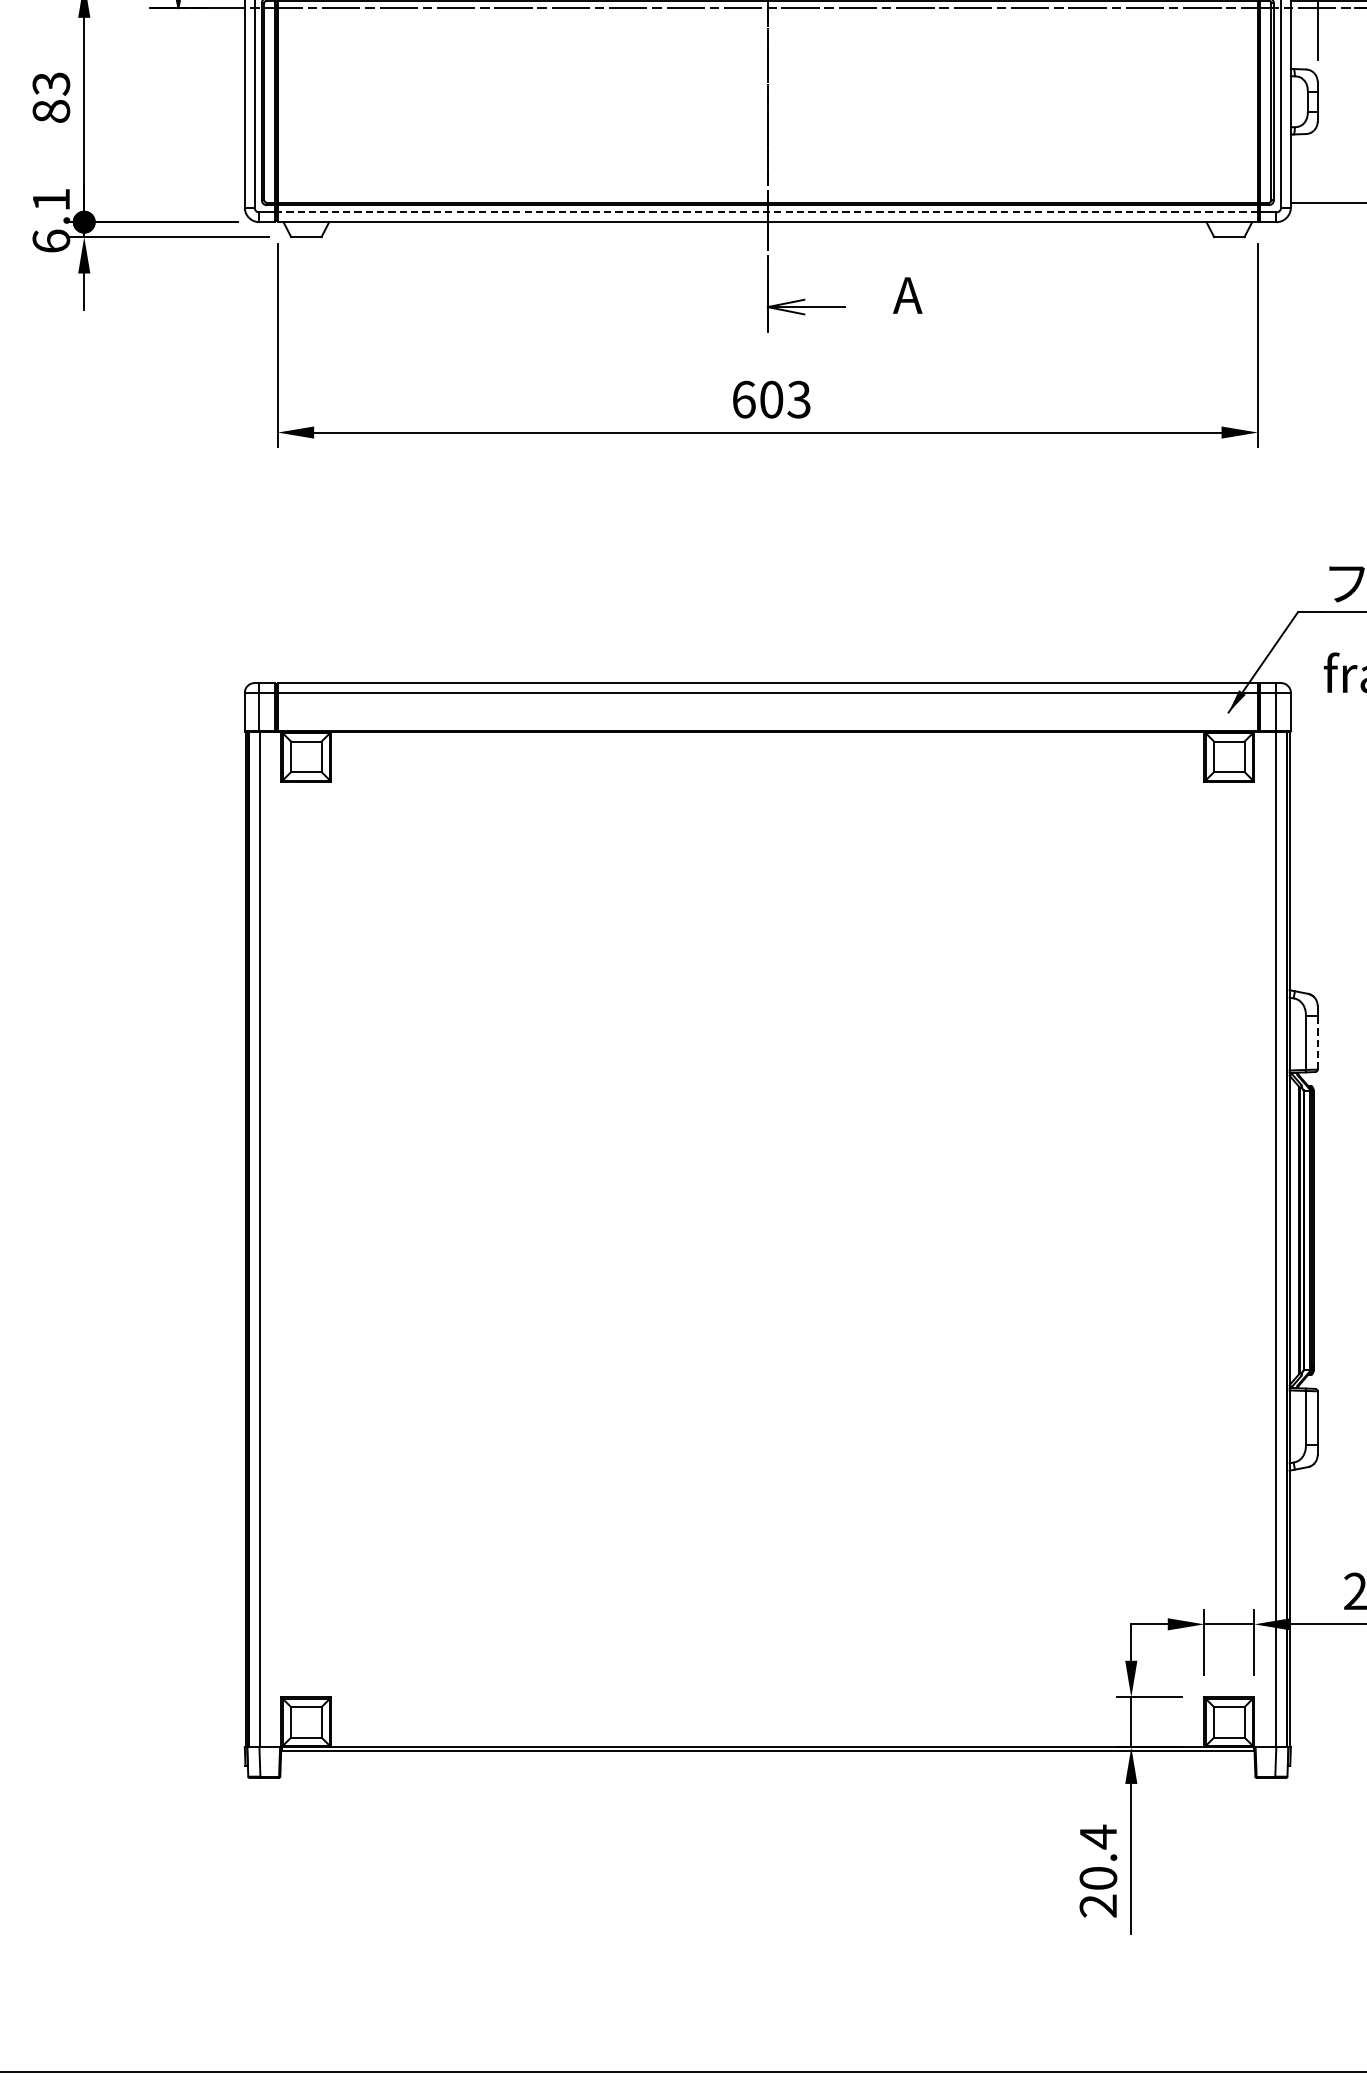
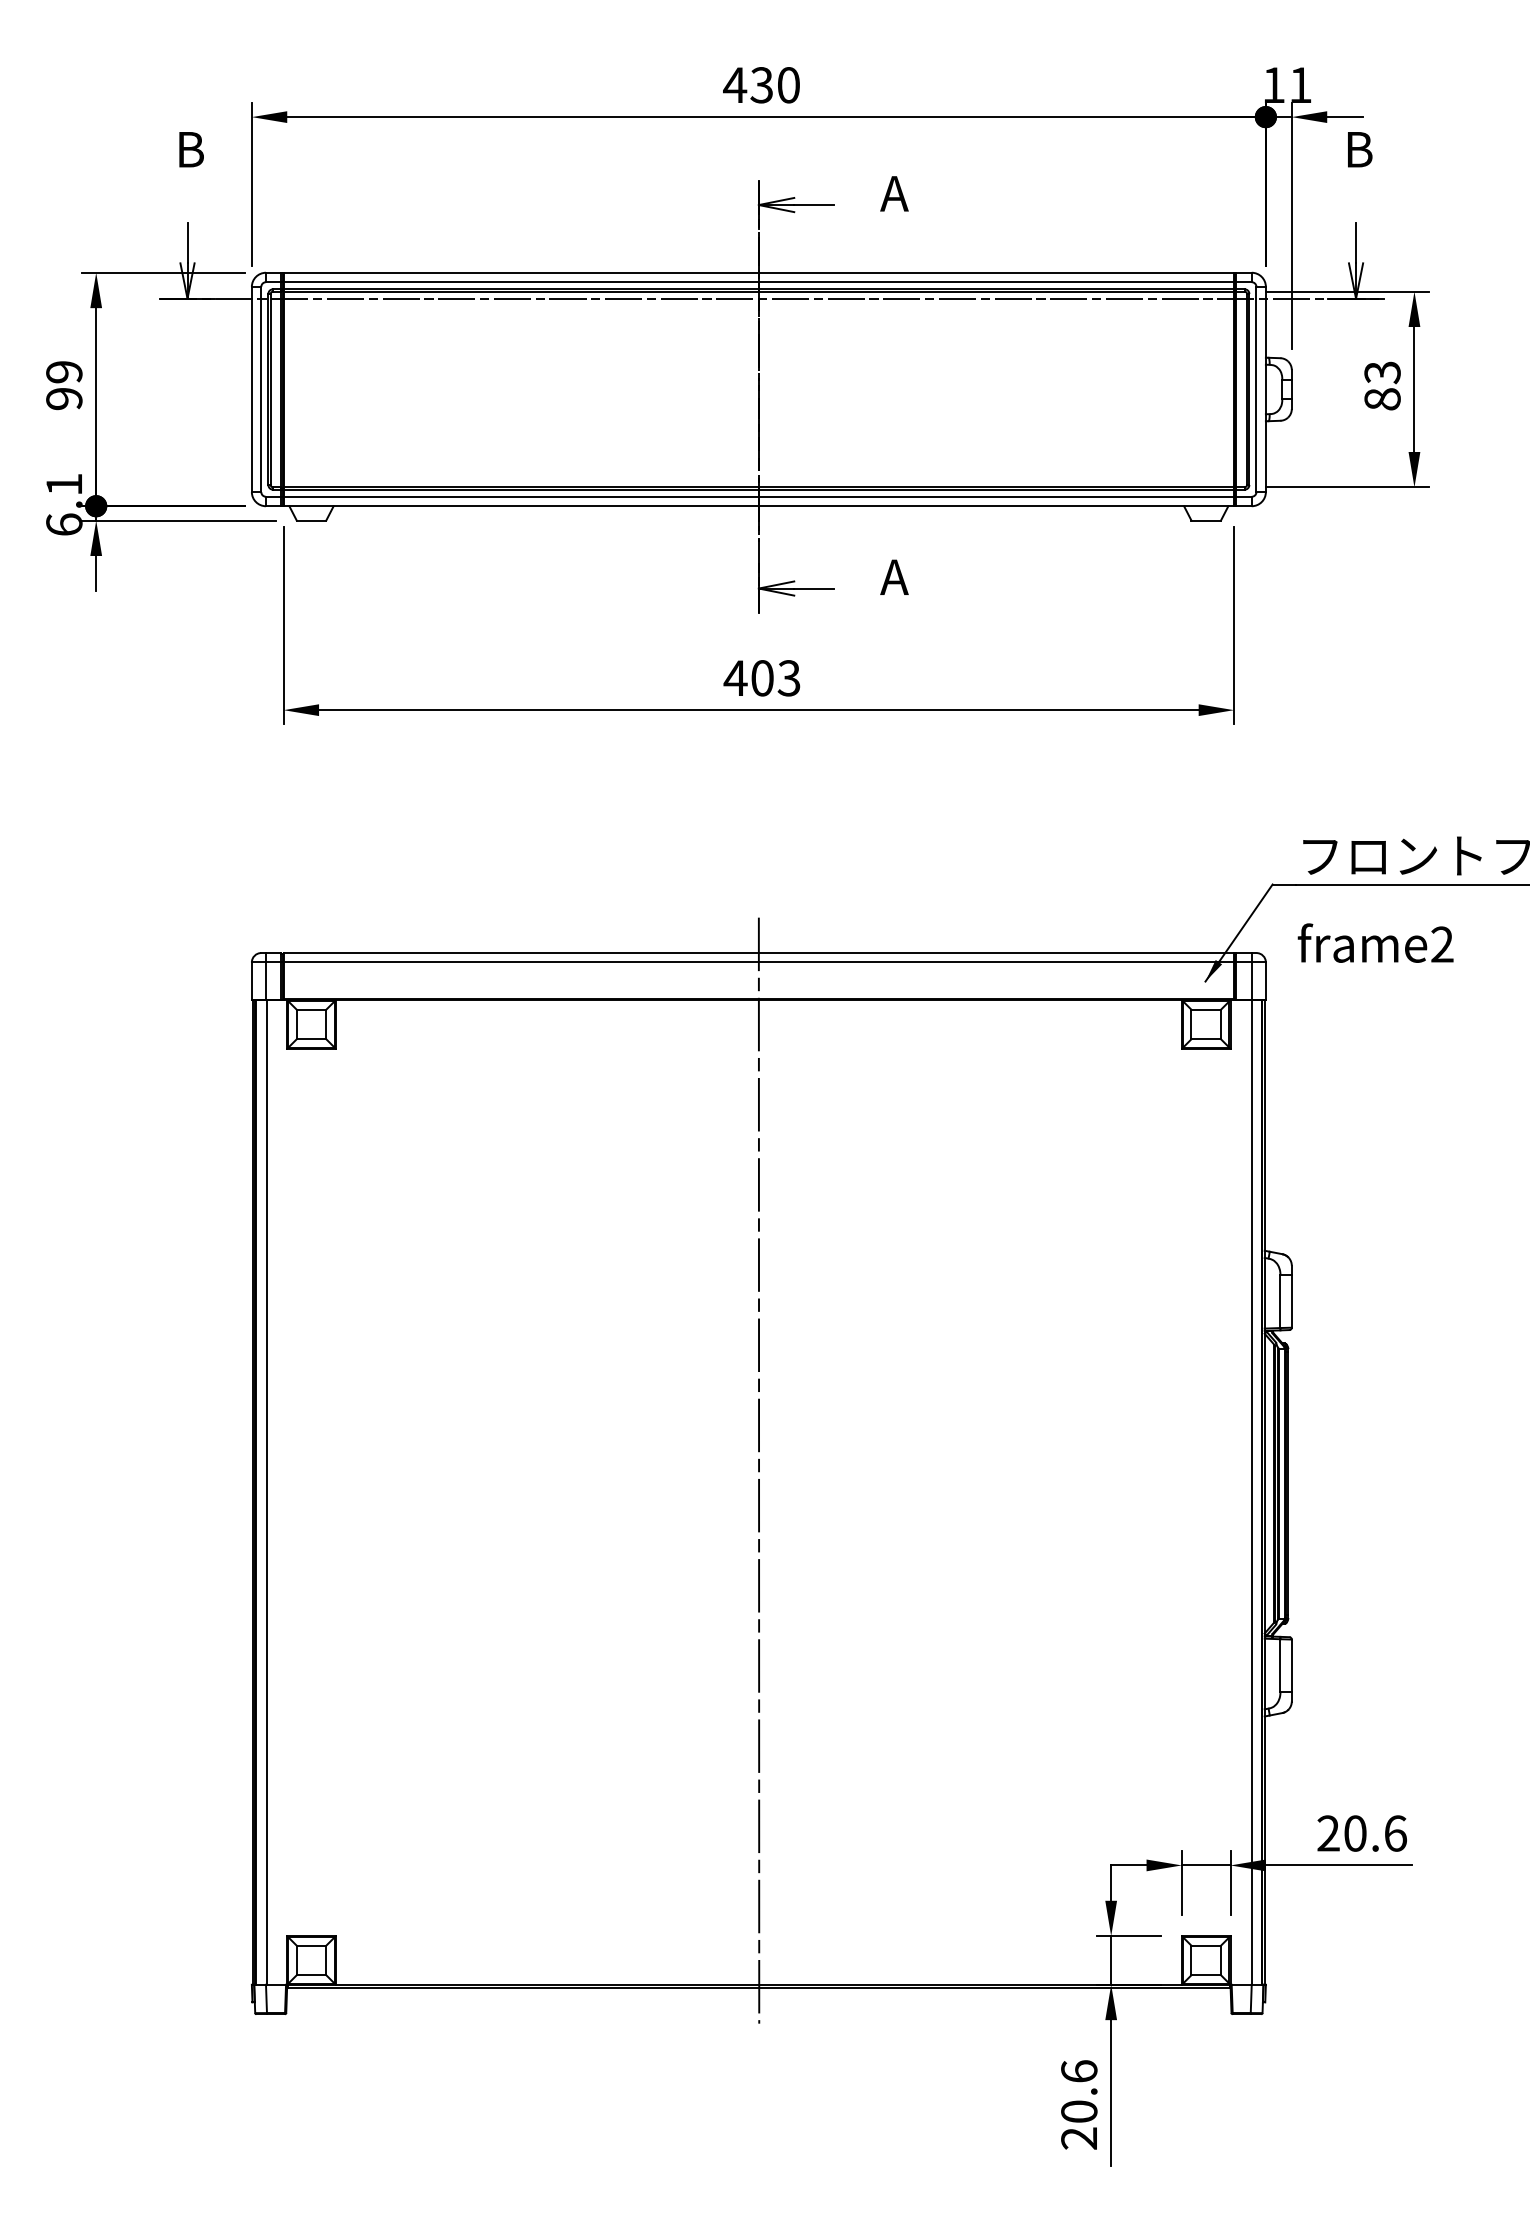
text: (51, 97) -> (64, 385), 83 -> 99
line: (767, 212) -> (758, 496), dashed -> solid
text: (743, 399) -> (735, 678), 603 -> 403
line: (1317, 1042) -> (1291, 1301), dashed -> solid
line: (767, 1216) -> (758, 1470), added
text: (1098, 1836) -> (1079, 2071), 20.4 -> 20.6

